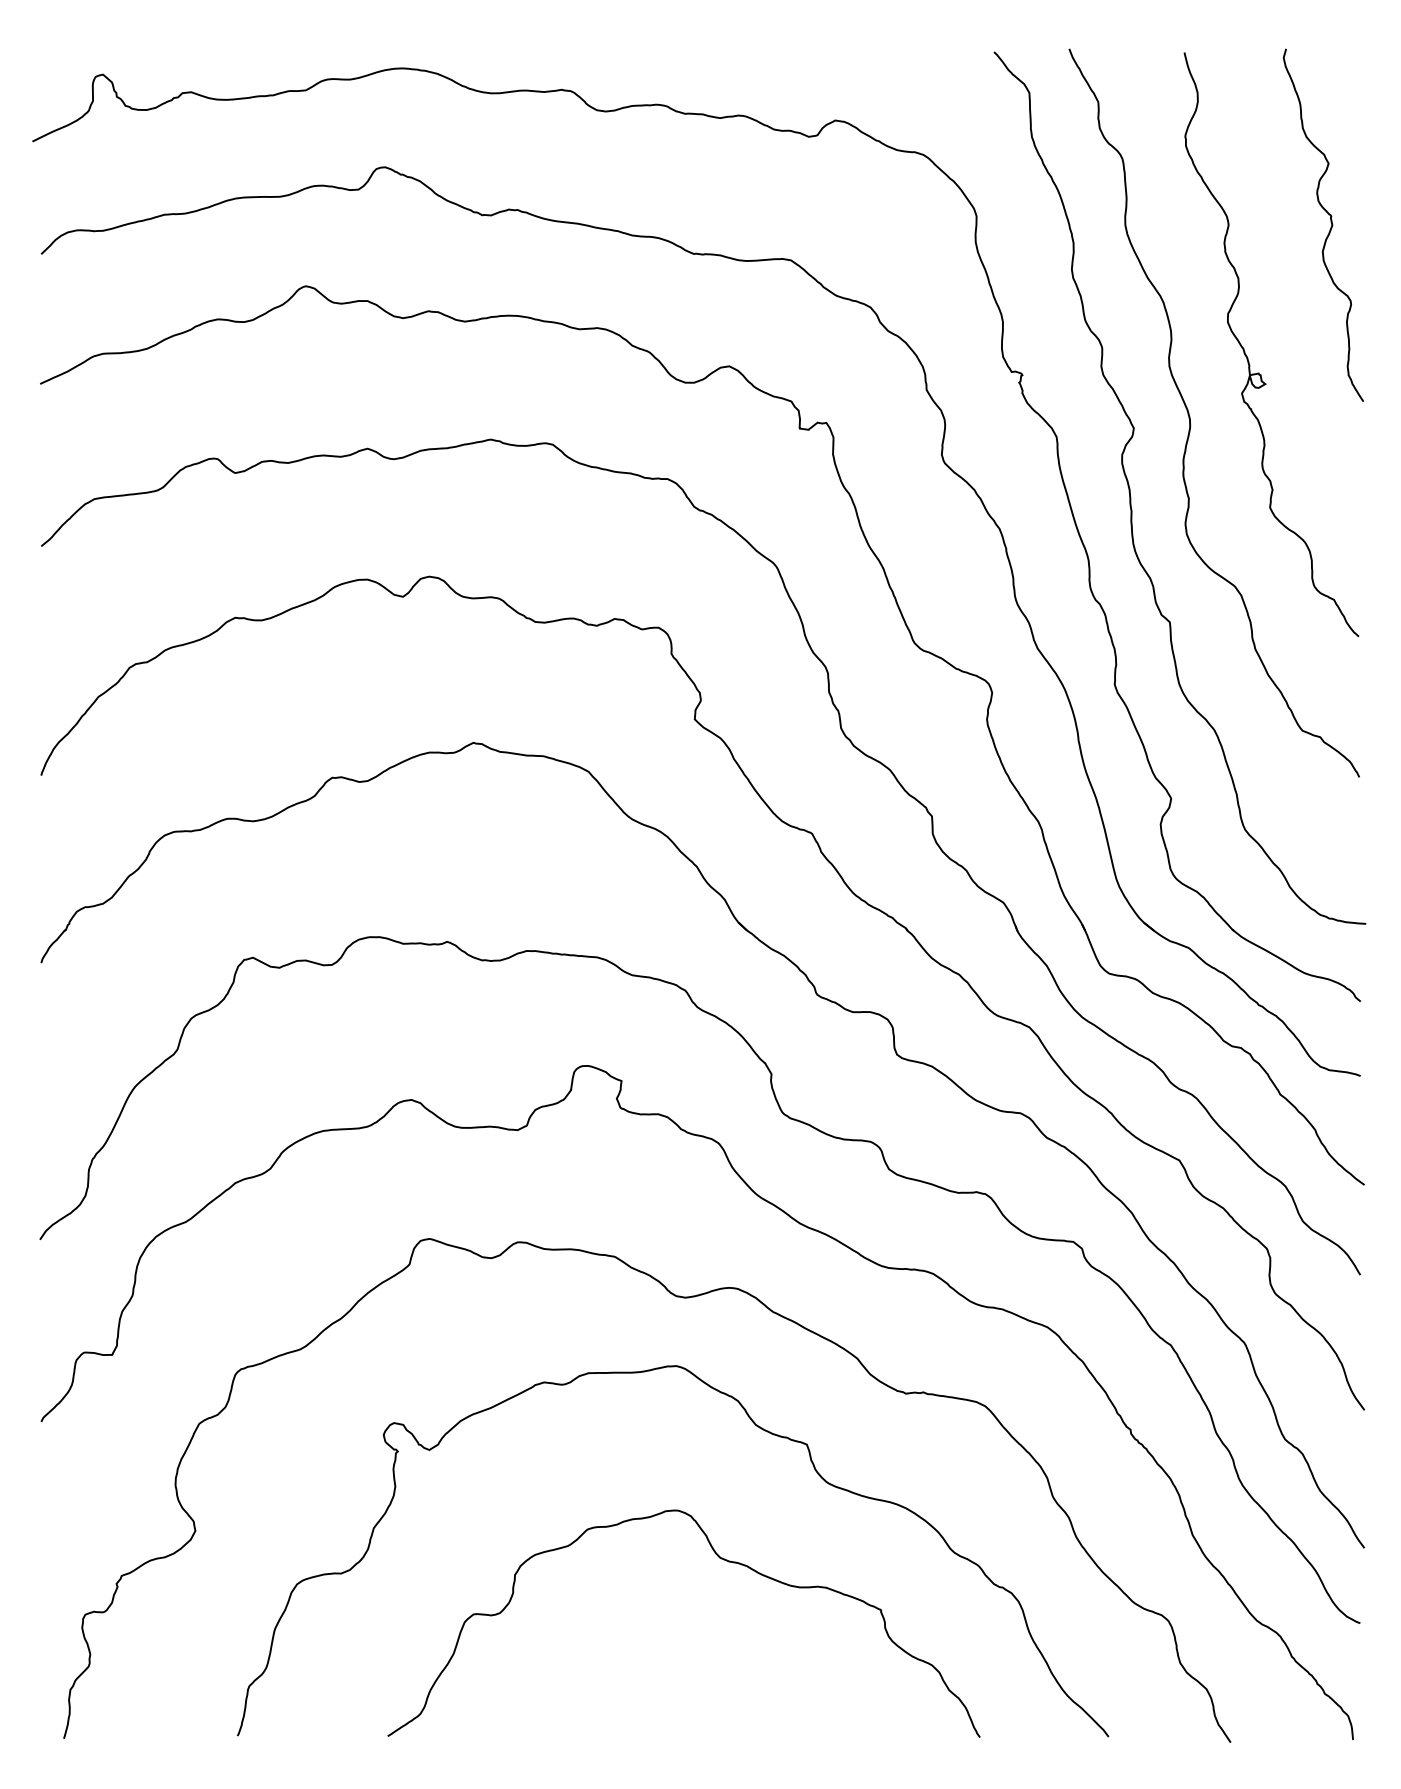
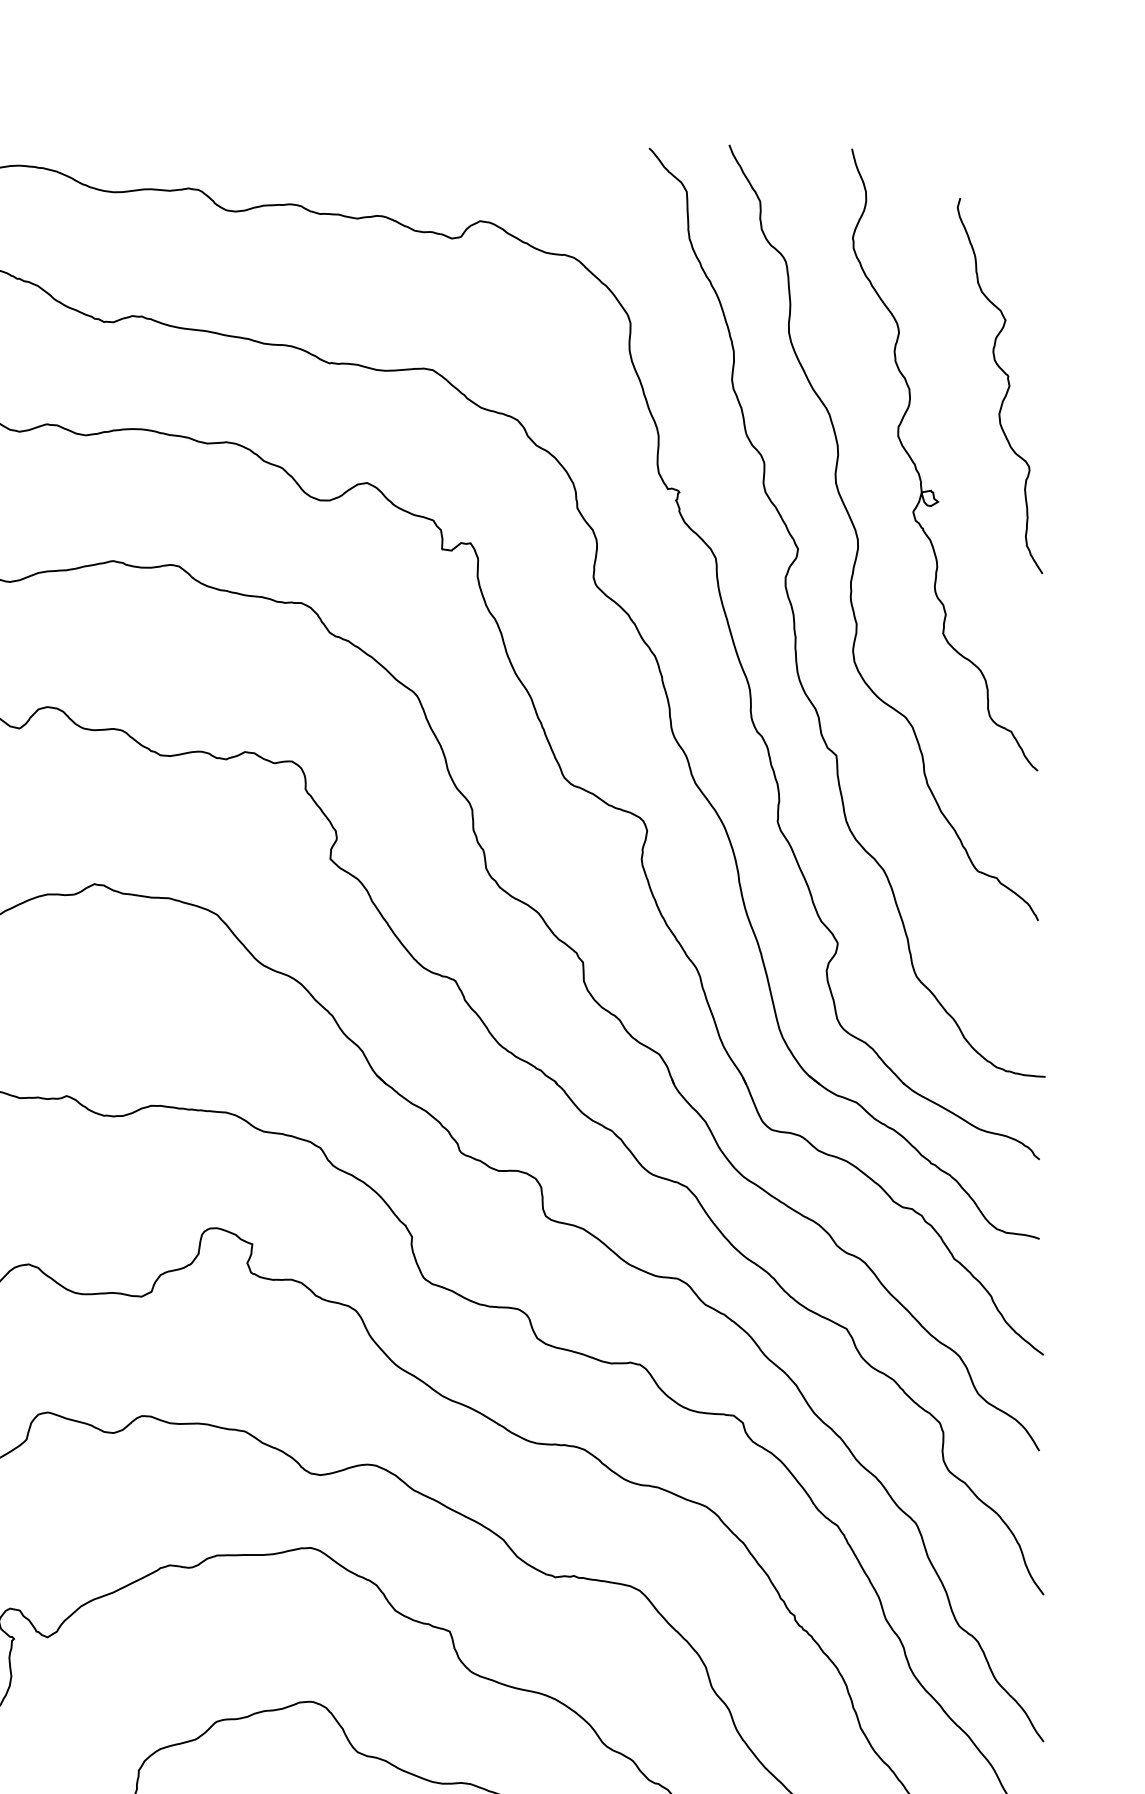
curve: (1330, 222) -> (1007, 383), moved

